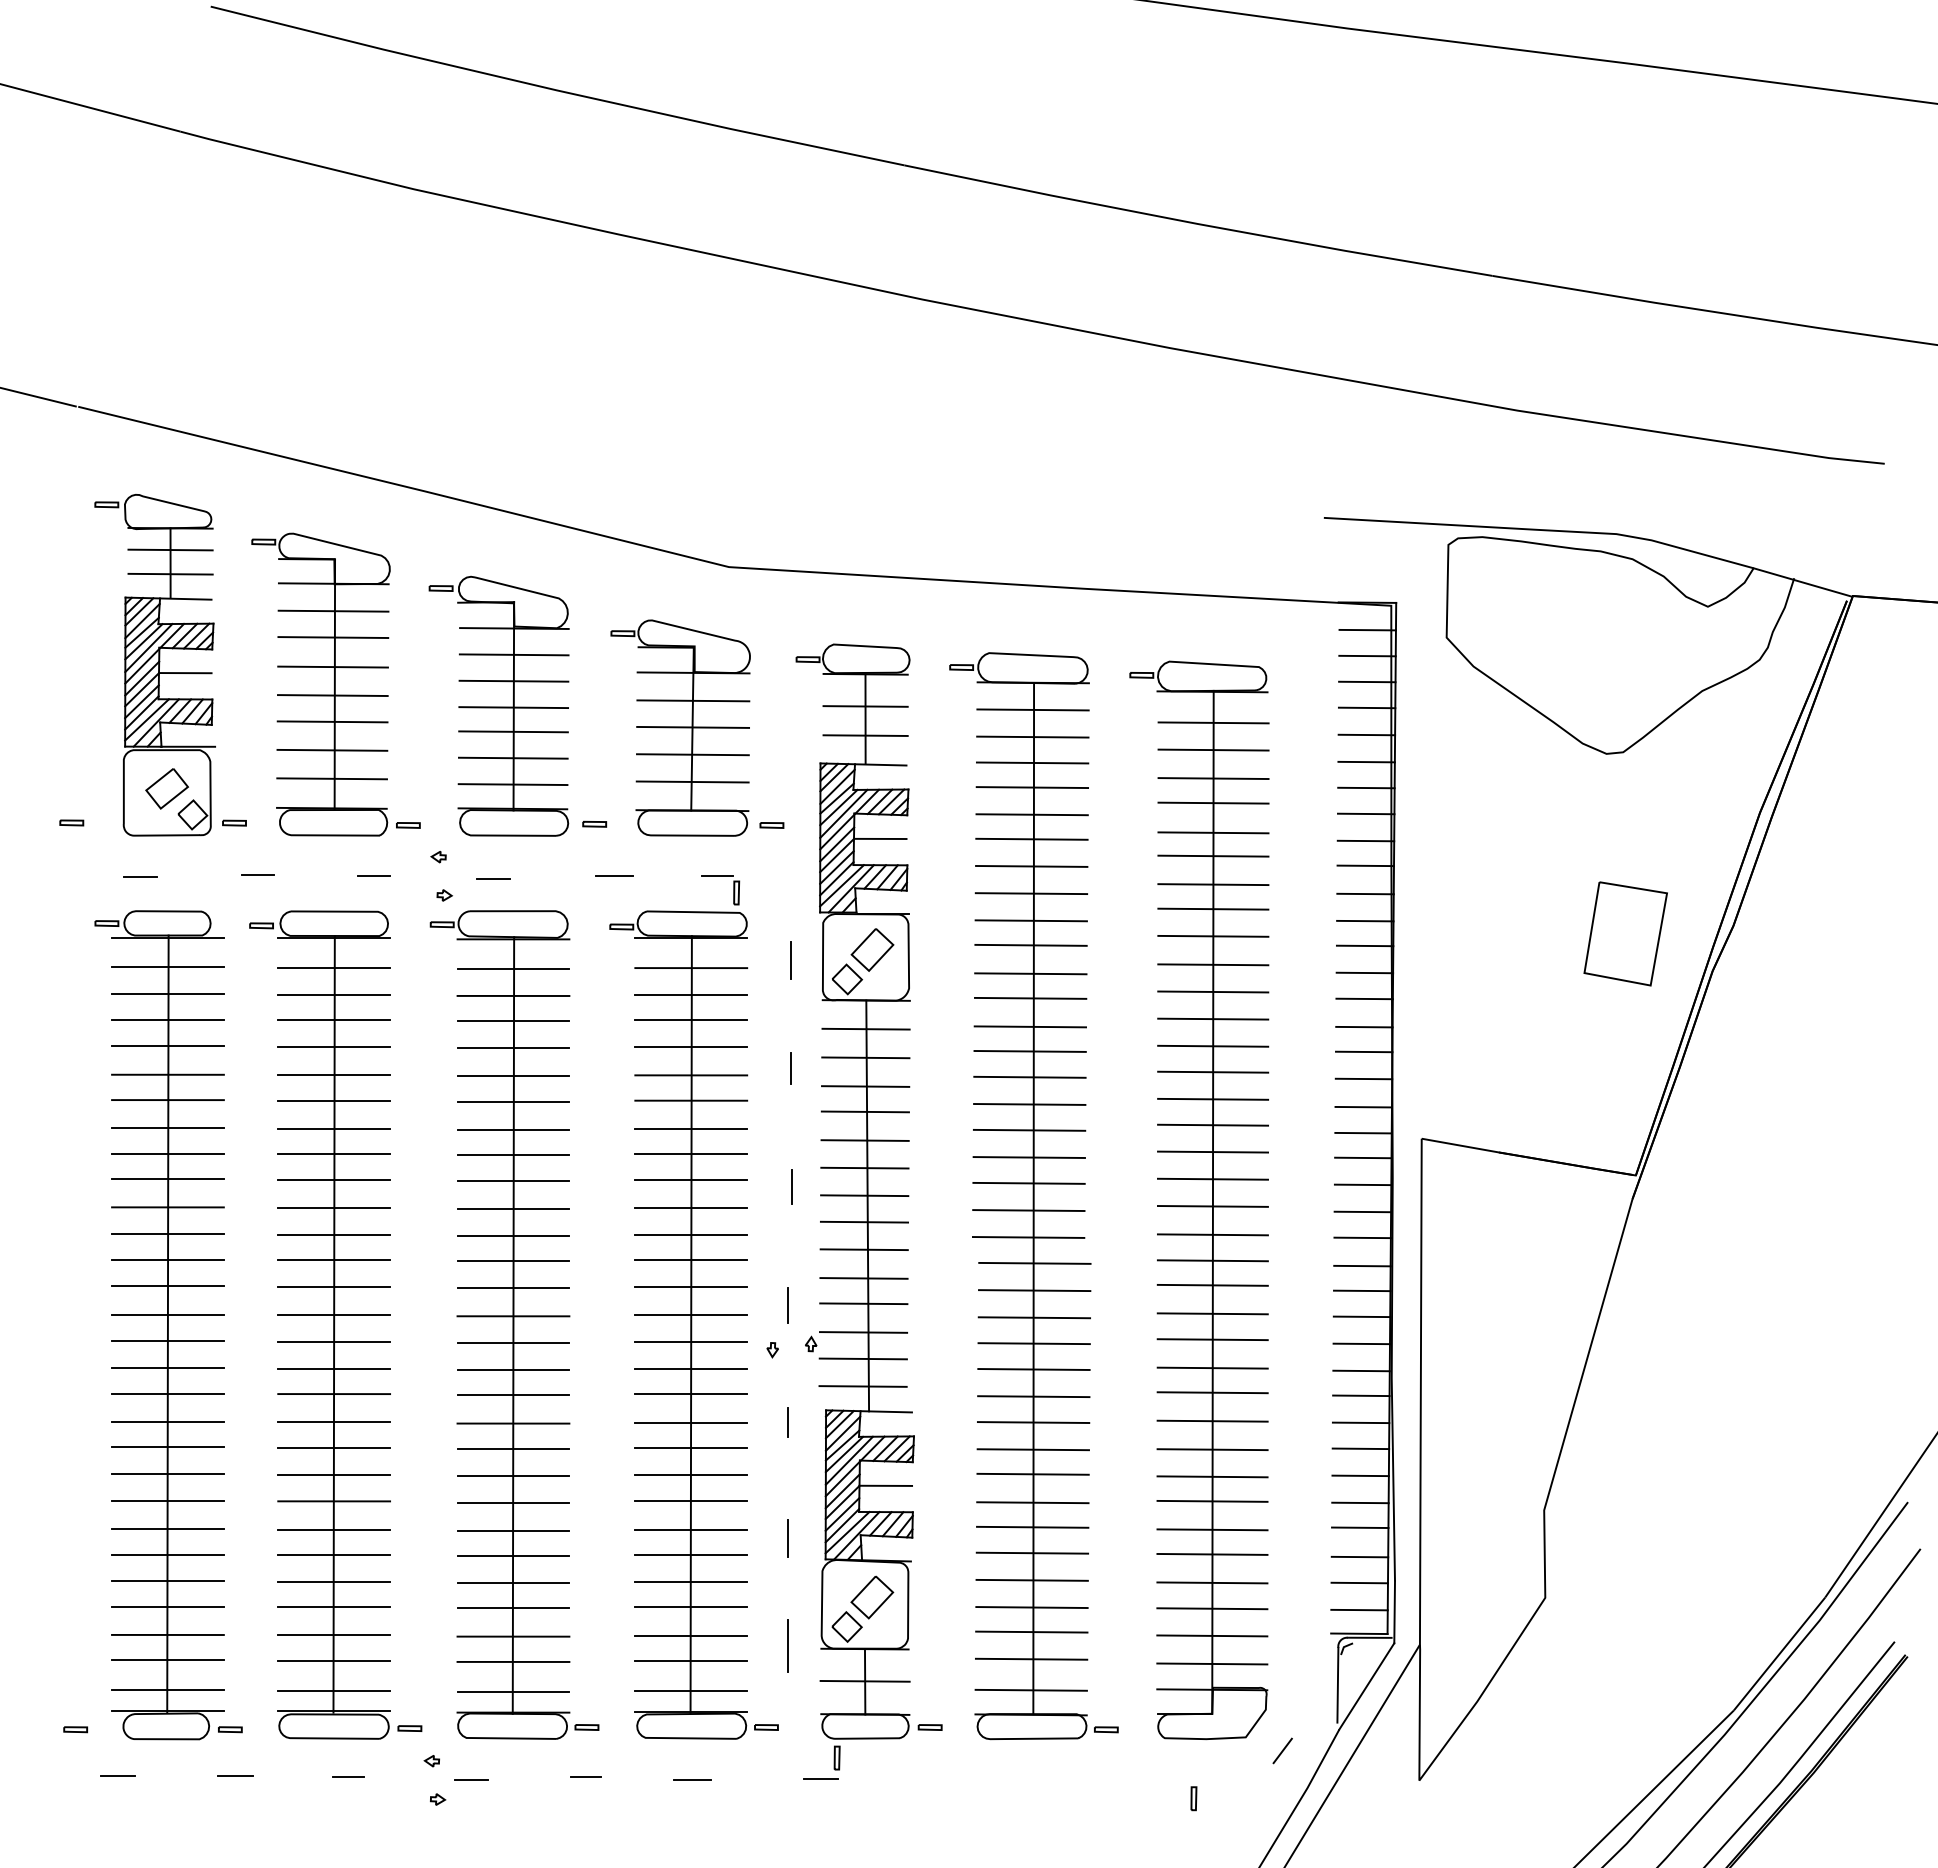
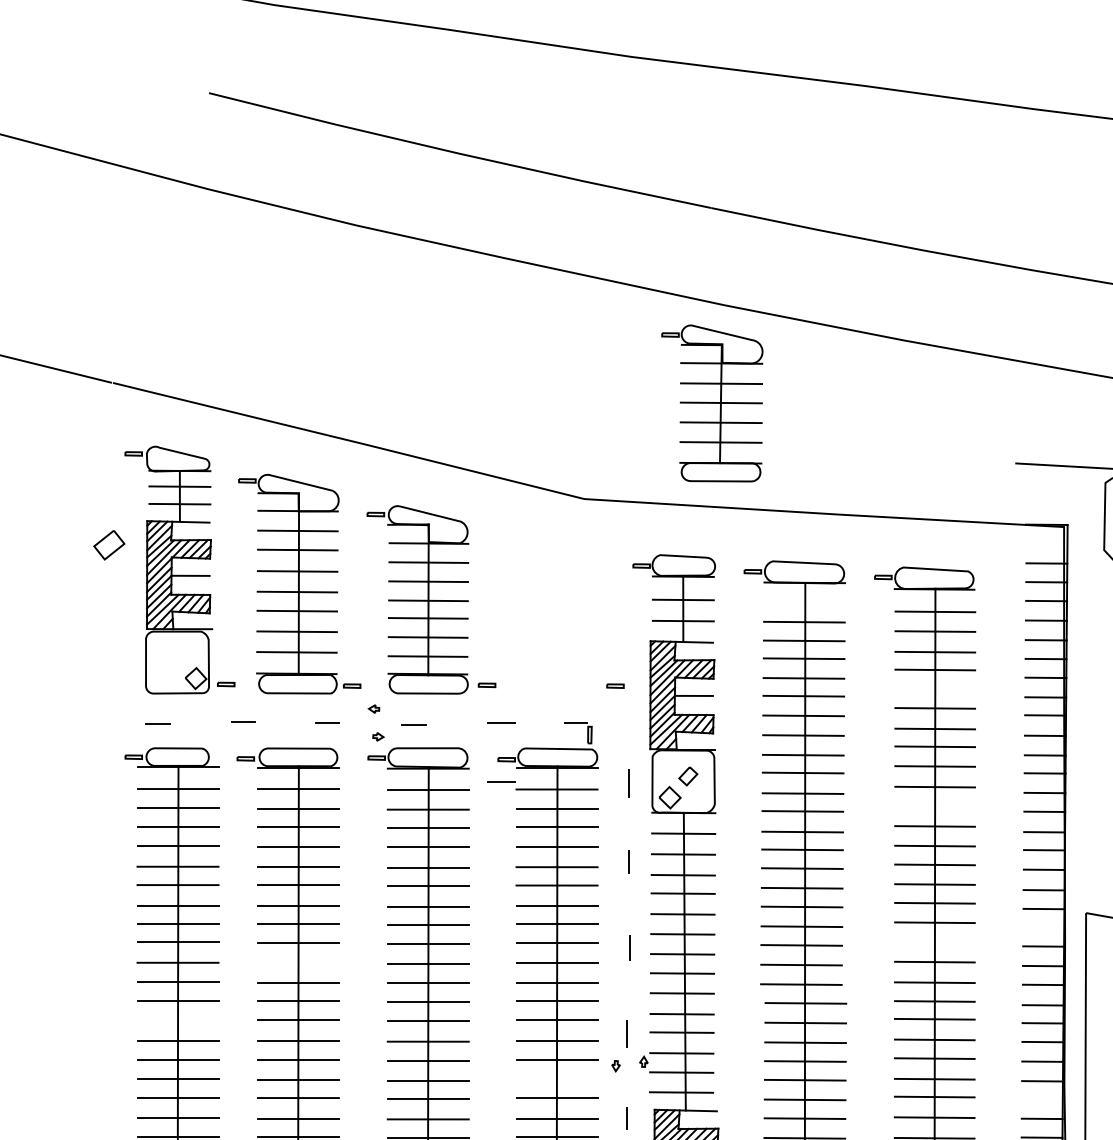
line: (1367, 629) -> (1046, 544), removed
line: (1032, 709) -> (804, 602), removed
part: (680, 727) -> (712, 403), moved
part: (166, 788) -> (108, 544), moved
part: (71, 822) -> (108, 684), removed
line: (1213, 832) -> (935, 691), removed
part: (872, 949) -> (688, 776), size x0.6
line: (614, 957) -> (501, 781), added
line: (1213, 991) -> (935, 806), removed
line: (1363, 1157) -> (1043, 926), removed
line: (1212, 1178) -> (934, 941), removed
line: (334, 1207) -> (298, 962), removed
line: (167, 1286) -> (177, 1020), removed
line: (691, 1368) -> (557, 1079), removed
line: (1361, 1395) -> (1042, 1099), removed

